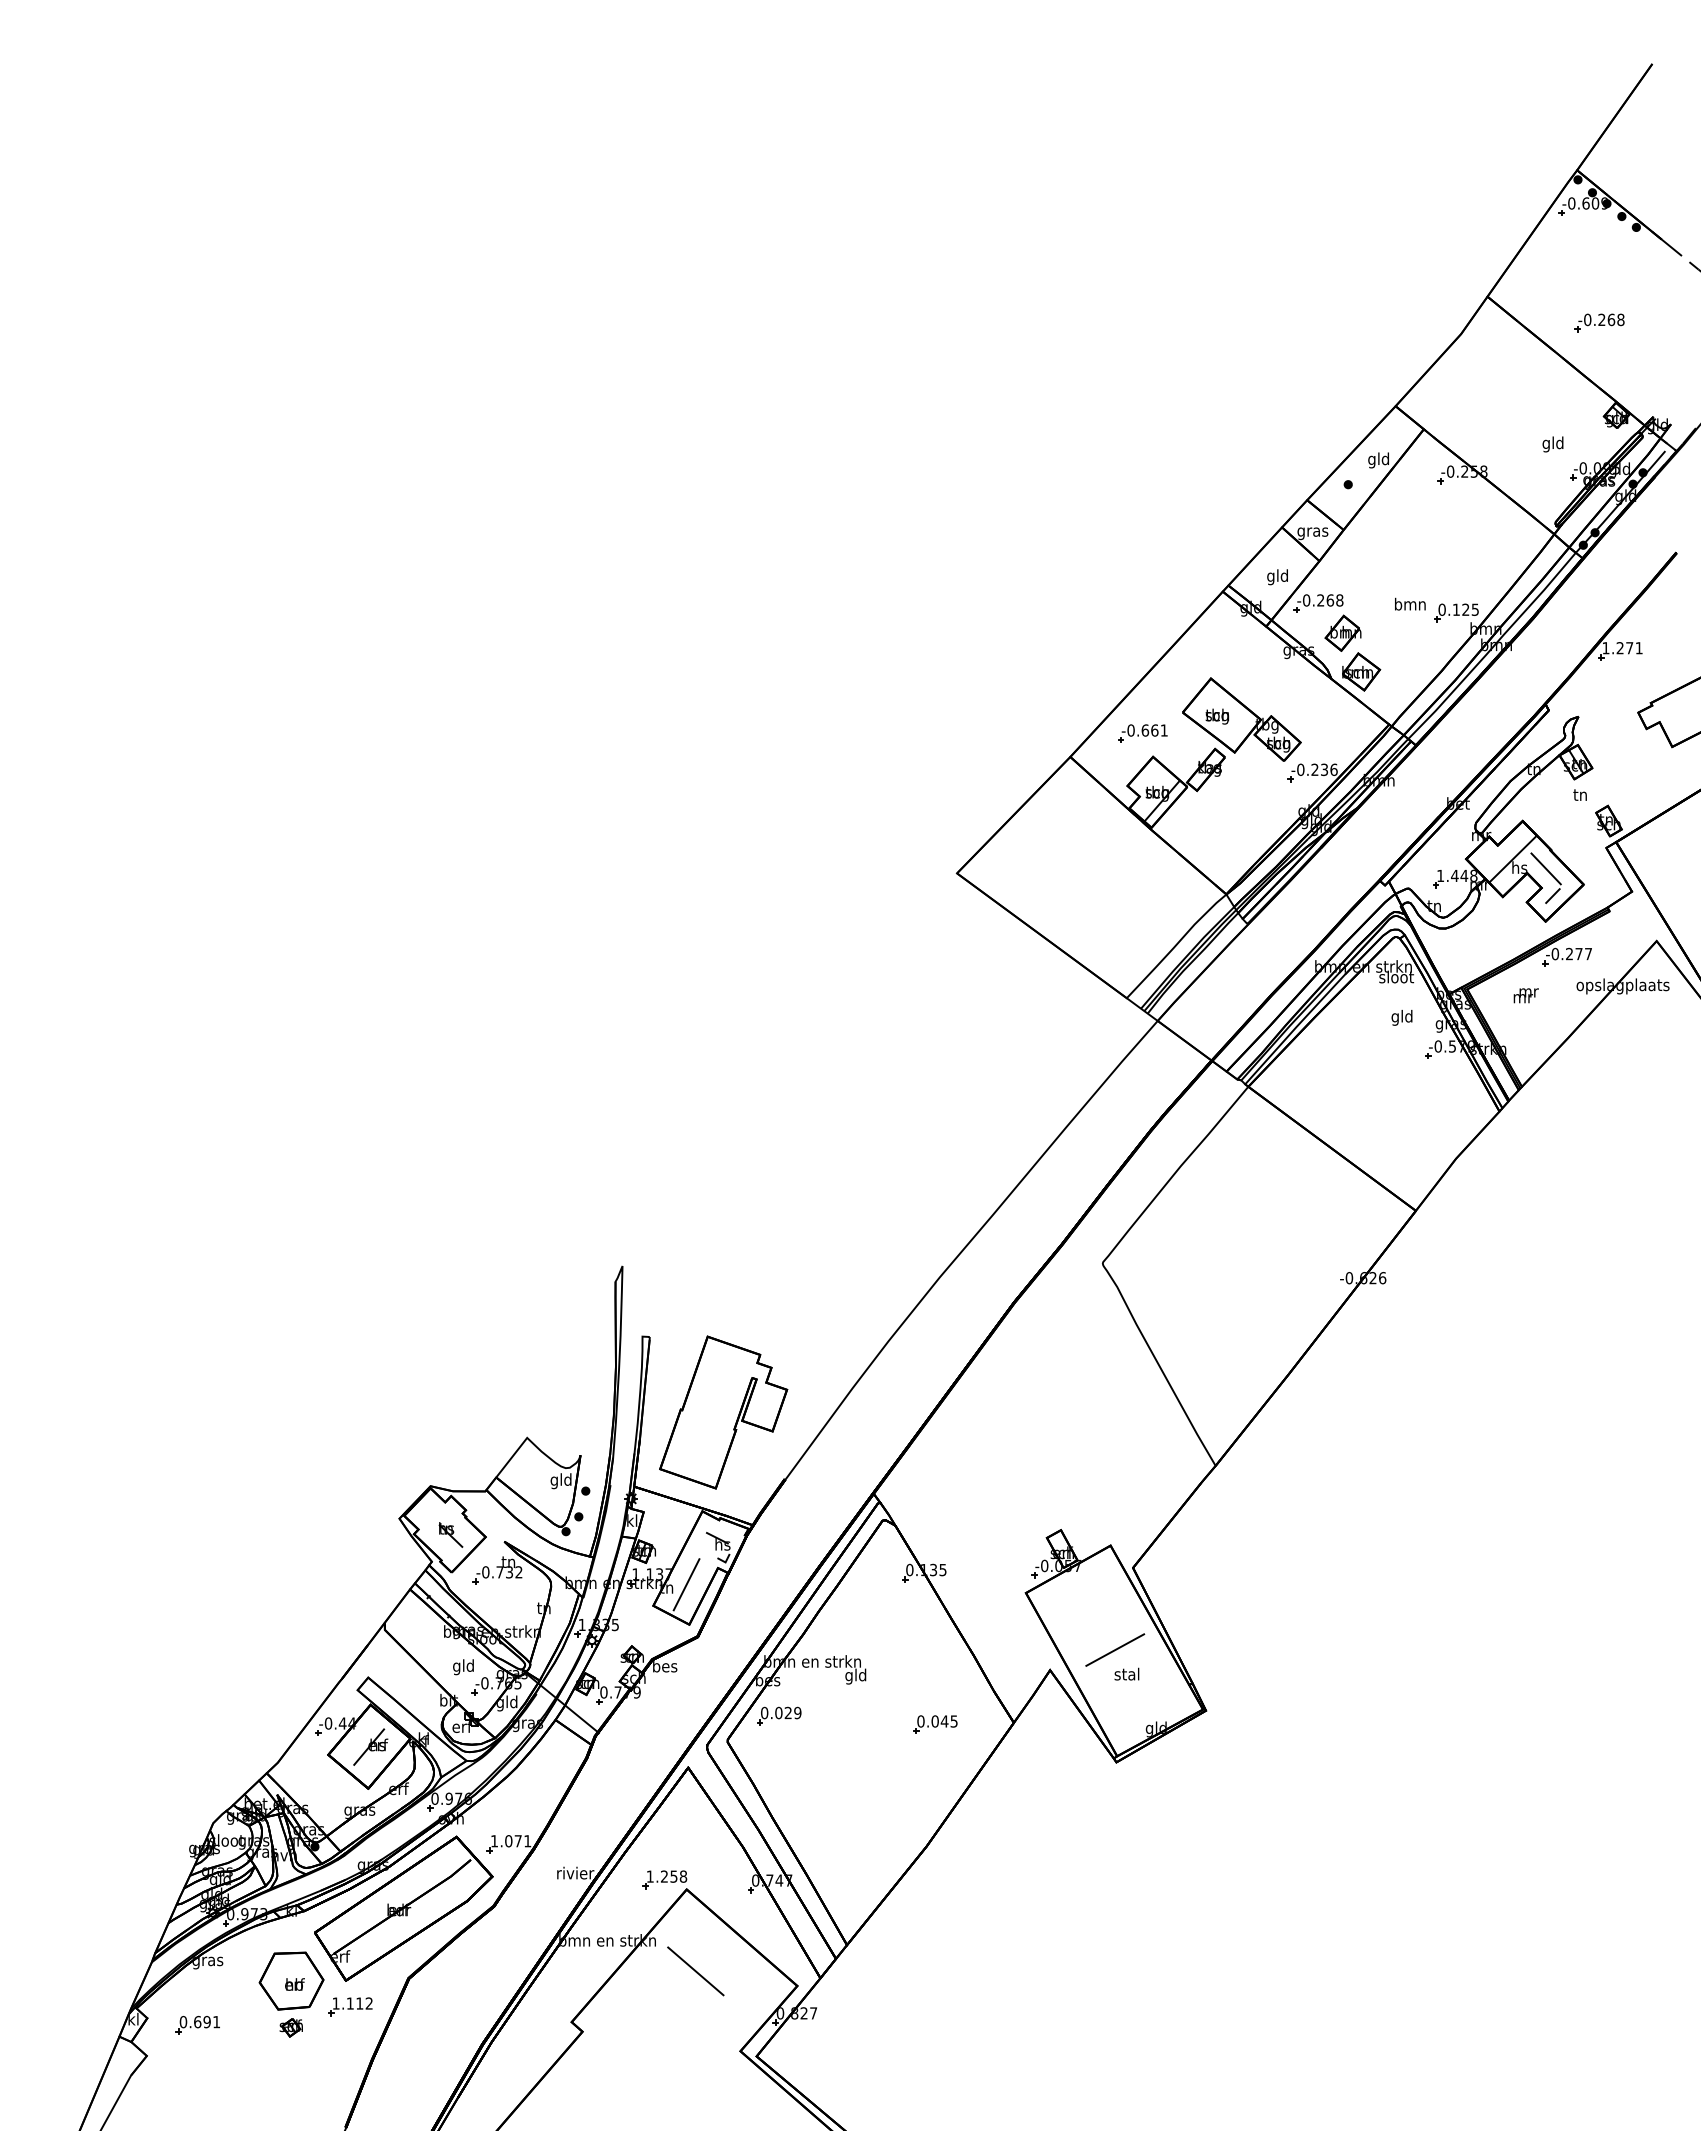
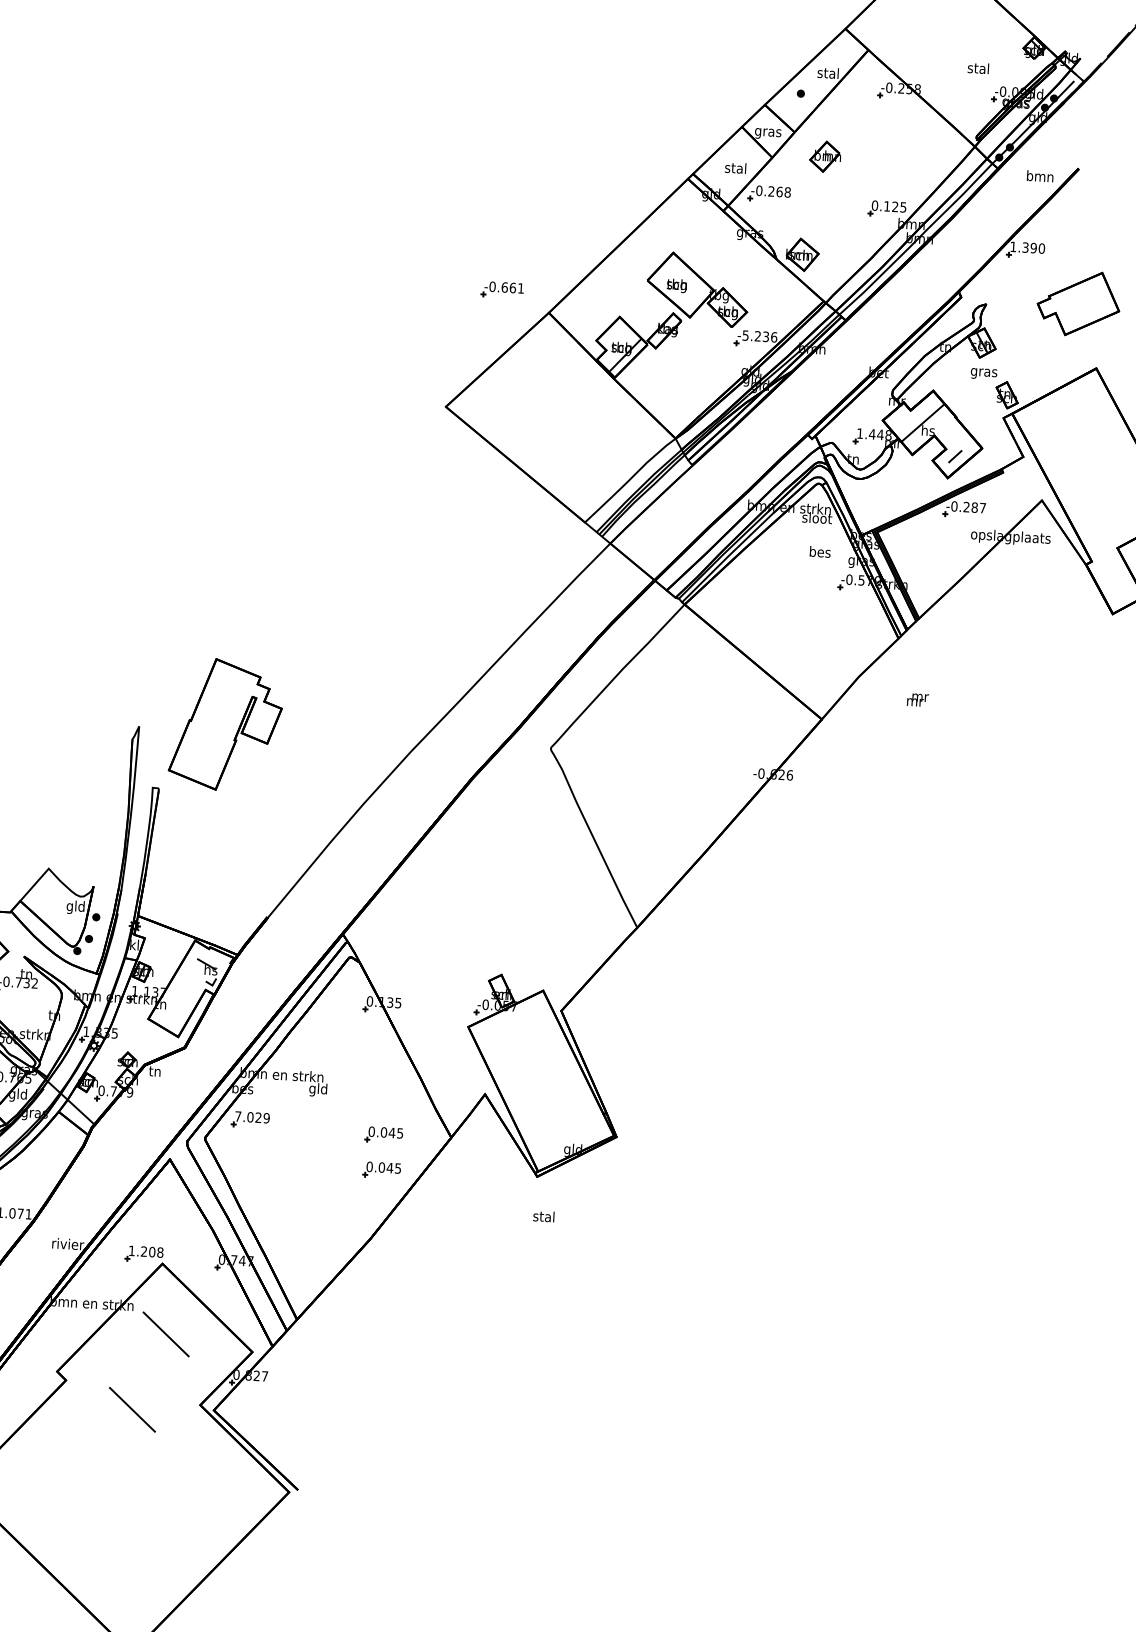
text: (1552, 444) -> (977, 69), gld -> stal
text: (1378, 460) -> (828, 74), gld -> stal
text: (1277, 577) -> (735, 169), gld -> stal
text: (1410, 603) -> (1040, 175), moved
part: (1342, 632) -> (824, 156), moved
text: (1629, 648) -> (1033, 248), 1.271 -> 1.390
part: (1142, 733) -> (502, 289), moved
text: (1300, 769) -> (745, 335), -0.236 -> -5.236
text: (1580, 796) -> (984, 372), tn -> gras
line: (1545, 868) -> (950, 432), removed
text: (1578, 953) -> (974, 507), -0.277 -> -0.287
text: (1525, 995) -> (917, 699), moved
text: (1402, 1017) -> (820, 553), gld -> bes
part: (723, 1412) -> (226, 724), moved
line: (686, 1584) -> (177, 1002), removed
line: (1115, 1649) -> (542, 1079), removed
text: (665, 1666) -> (155, 1071), bes -> tn
text: (1126, 1673) -> (543, 1215), moved
text: (764, 1712) -> (238, 1116), 0.029 -> 7.029
part: (935, 1765) -> (382, 1170), added
text: (673, 1876) -> (151, 1251), 1.258 -> 1.208
line: (661, 2061) -> (132, 1409), added

